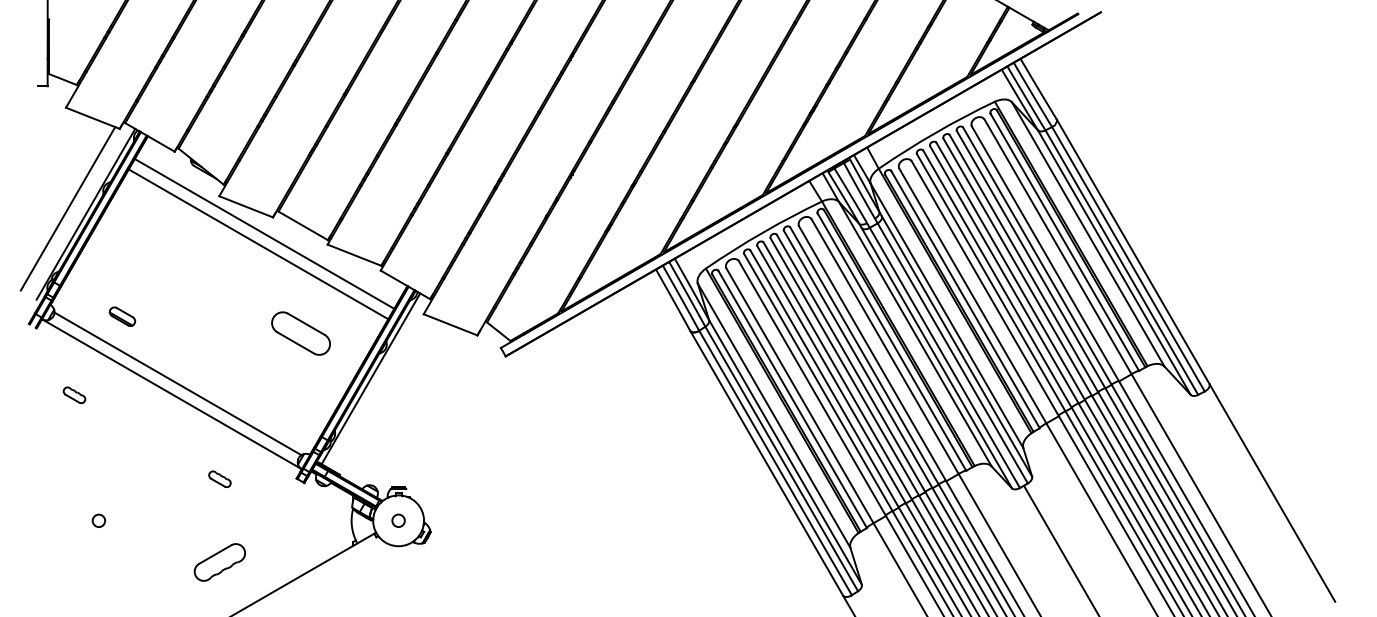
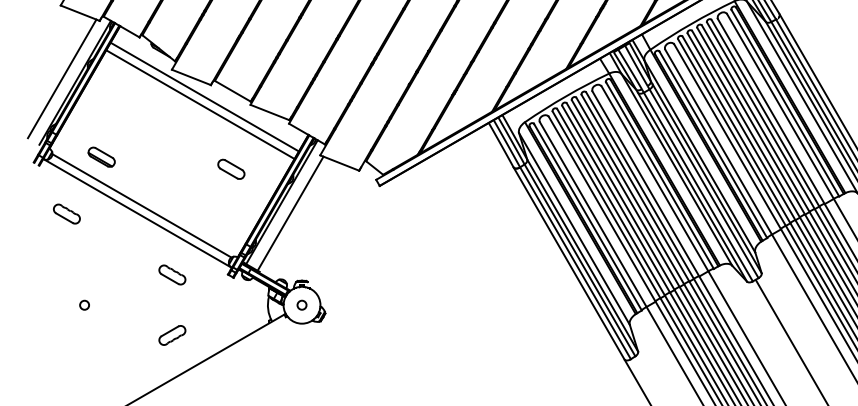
part: (122, 316) -> (101, 157), size x1.43
part: (301, 333) -> (231, 169), size x0.62
line: (382, 394) -> (290, 213), added
part: (74, 395) -> (66, 214), size x1.67
part: (219, 479) -> (172, 275), size x1.67
part: (219, 562) -> (172, 335), size x0.71

